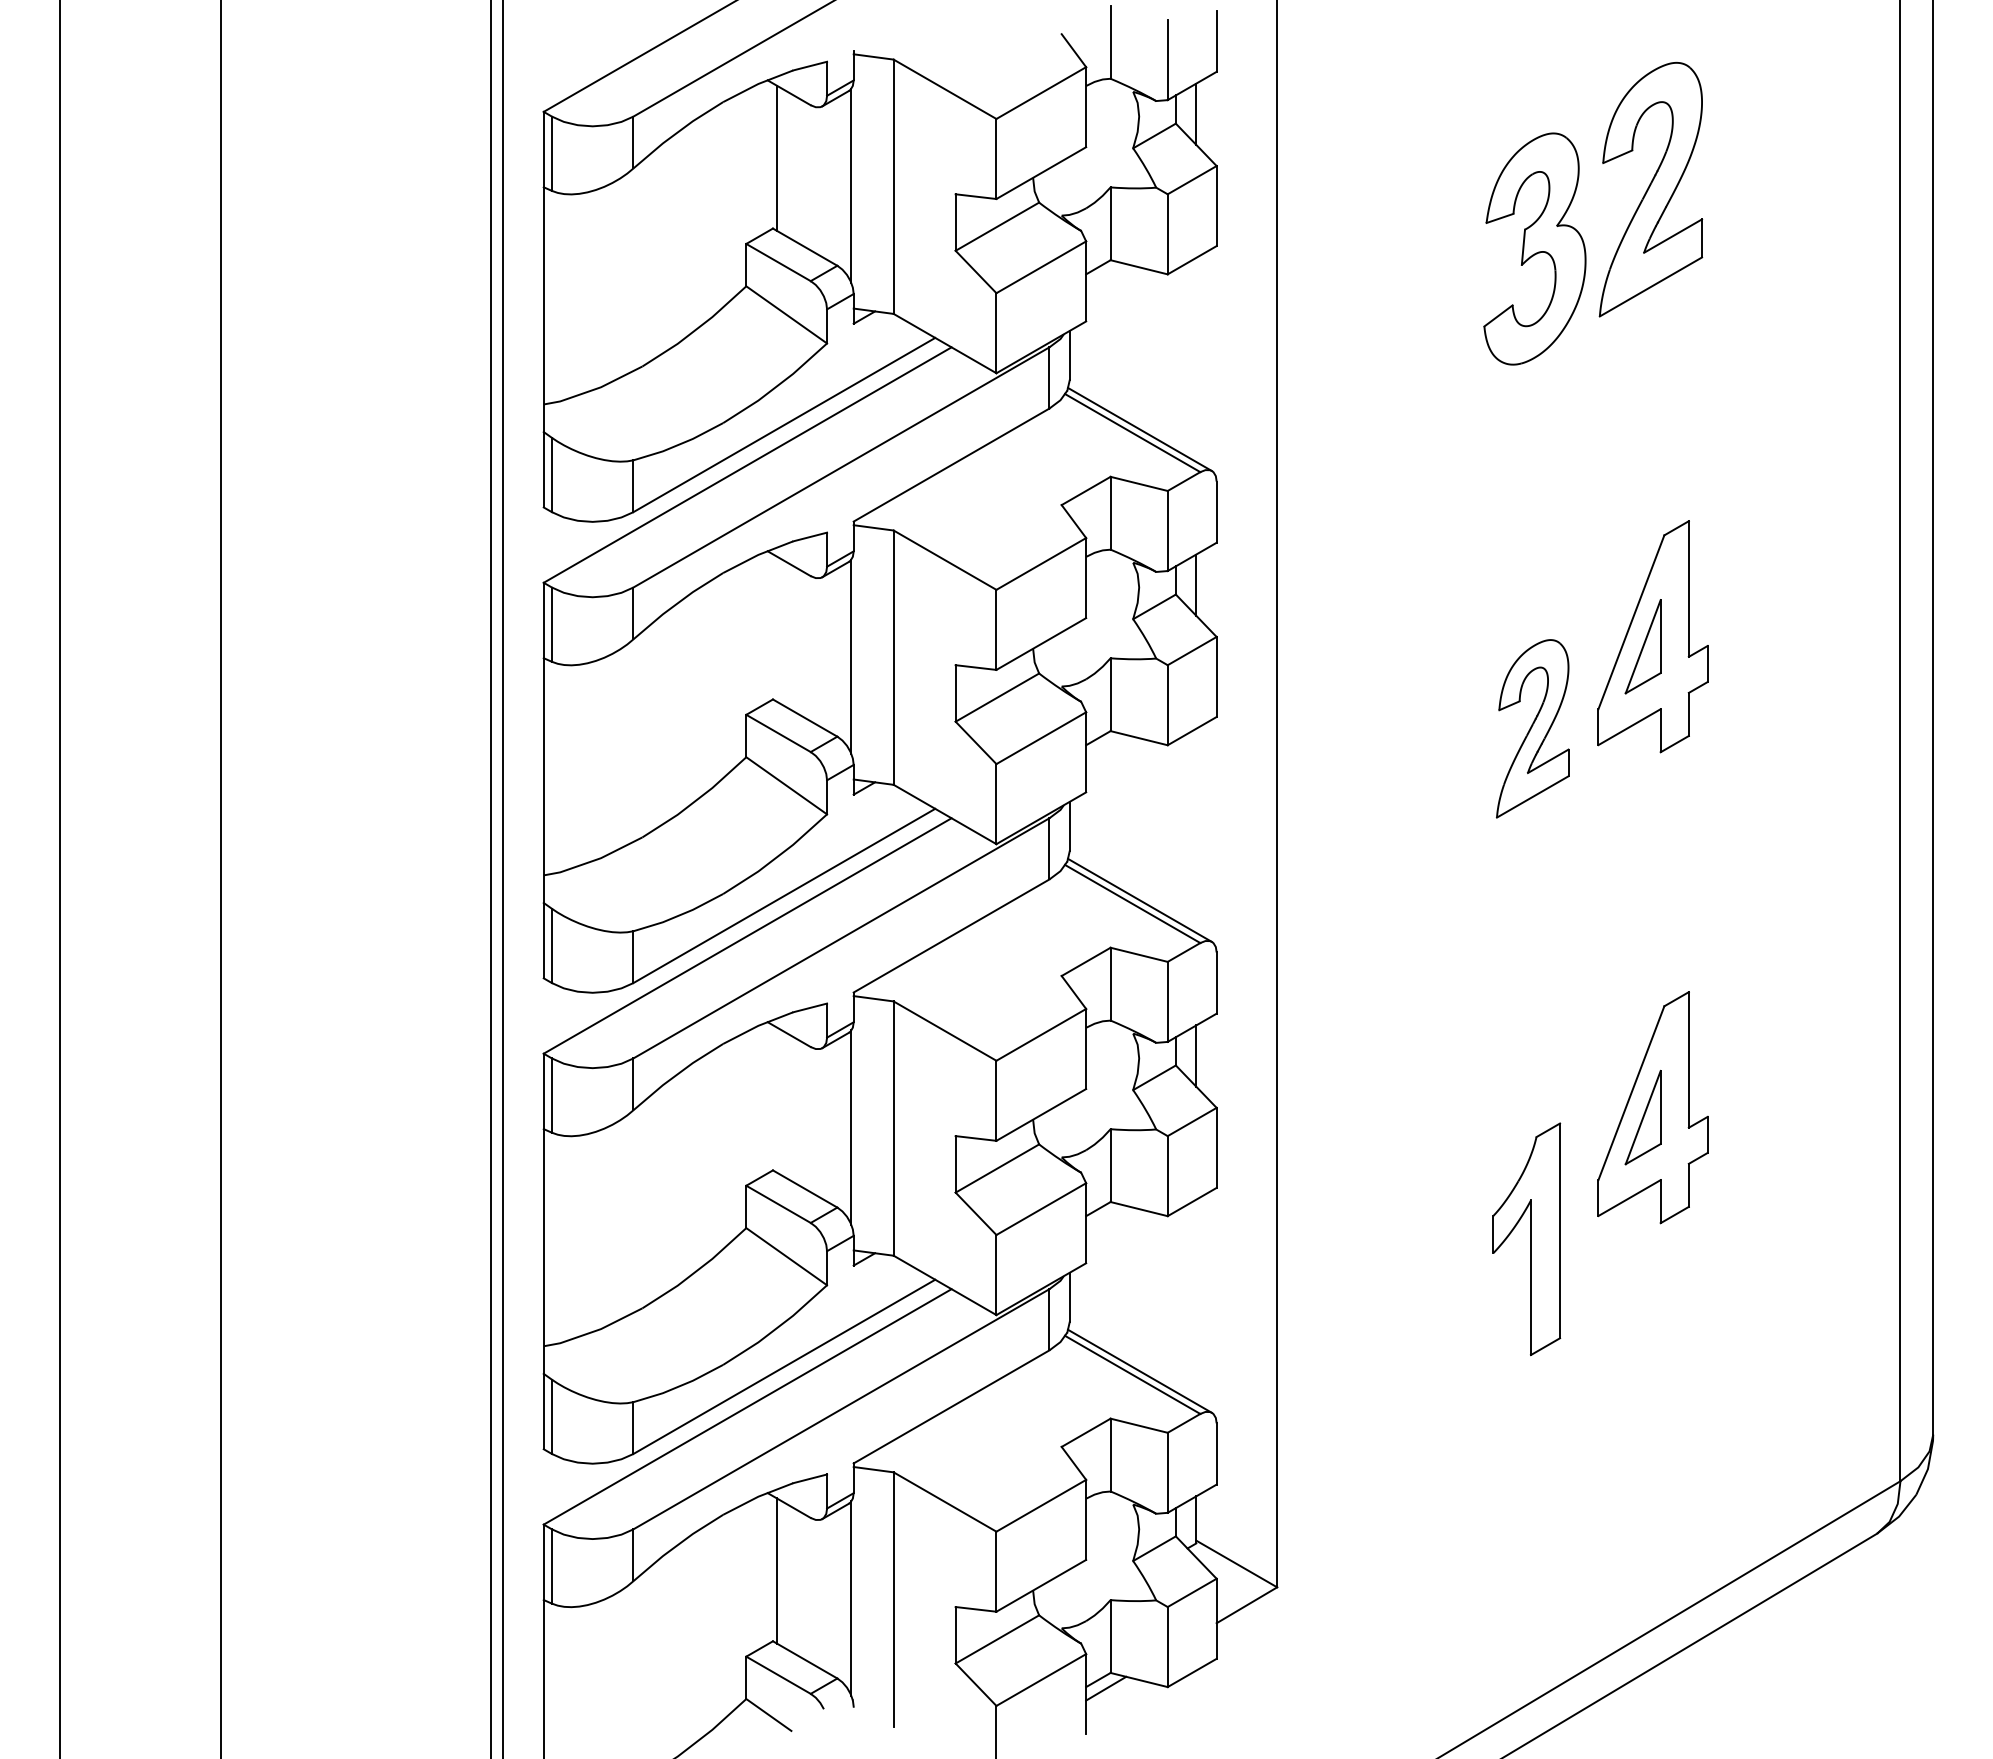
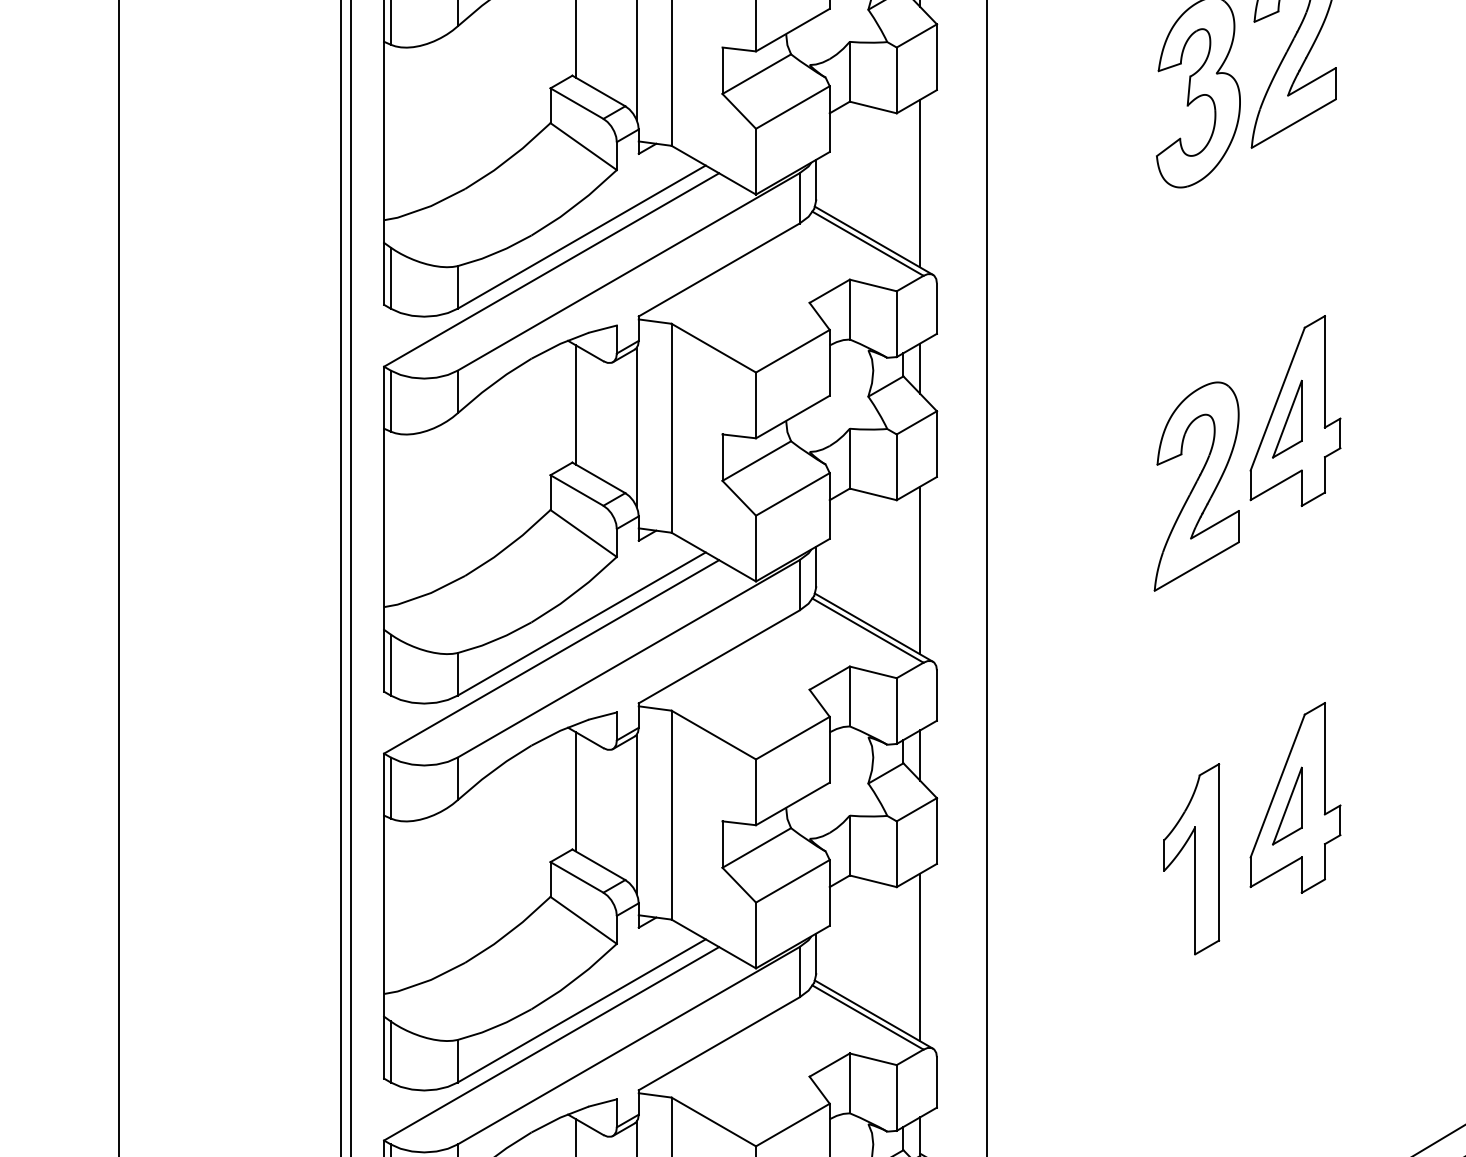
line: (1196, 359) -> (920, 183), added
line: (777, 628) -> (576, 404), added
part: (1532, 728) -> (1196, 486), size x1.43
line: (1196, 830) -> (920, 570), added
line: (777, 1099) -> (576, 791), added
part: (1526, 1239) -> (1191, 859), moved
line: (1196, 1301) -> (920, 957), added

